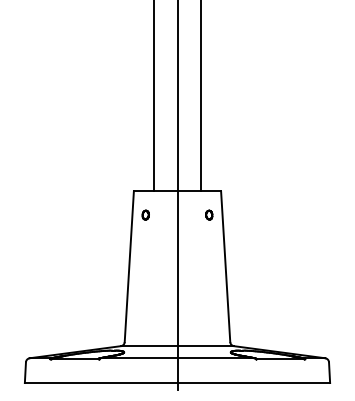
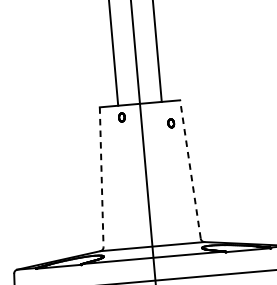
part: (145, 214) -> (121, 116), moved
line: (129, 266) -> (101, 177), solid -> dashed
line: (225, 266) -> (190, 169), solid -> dashed

